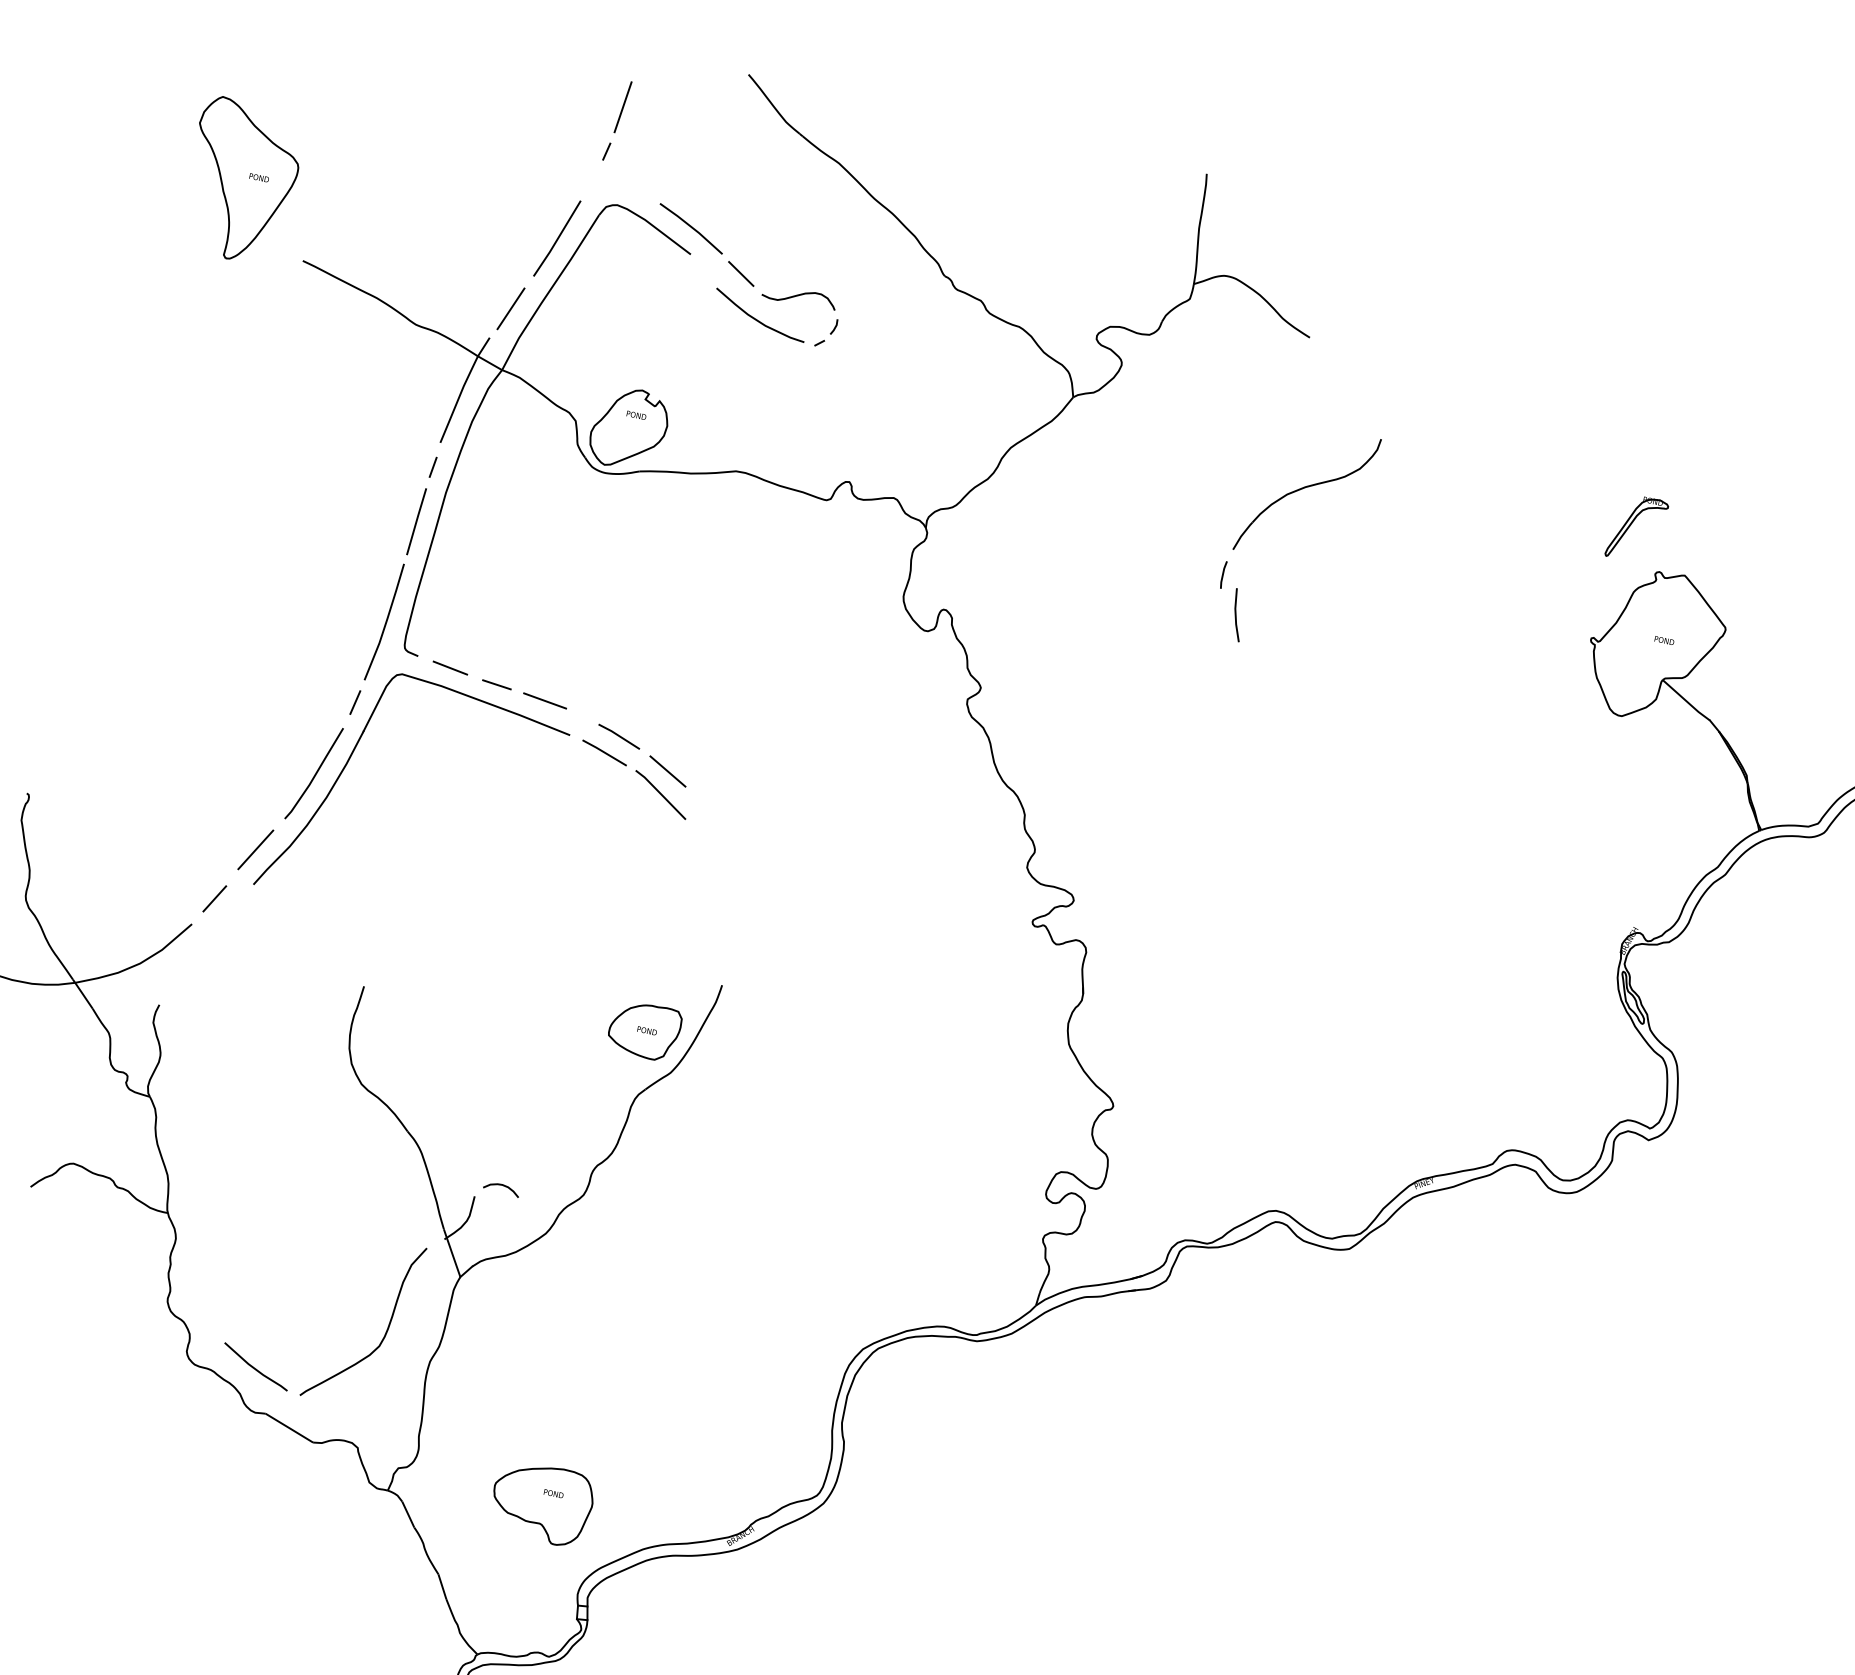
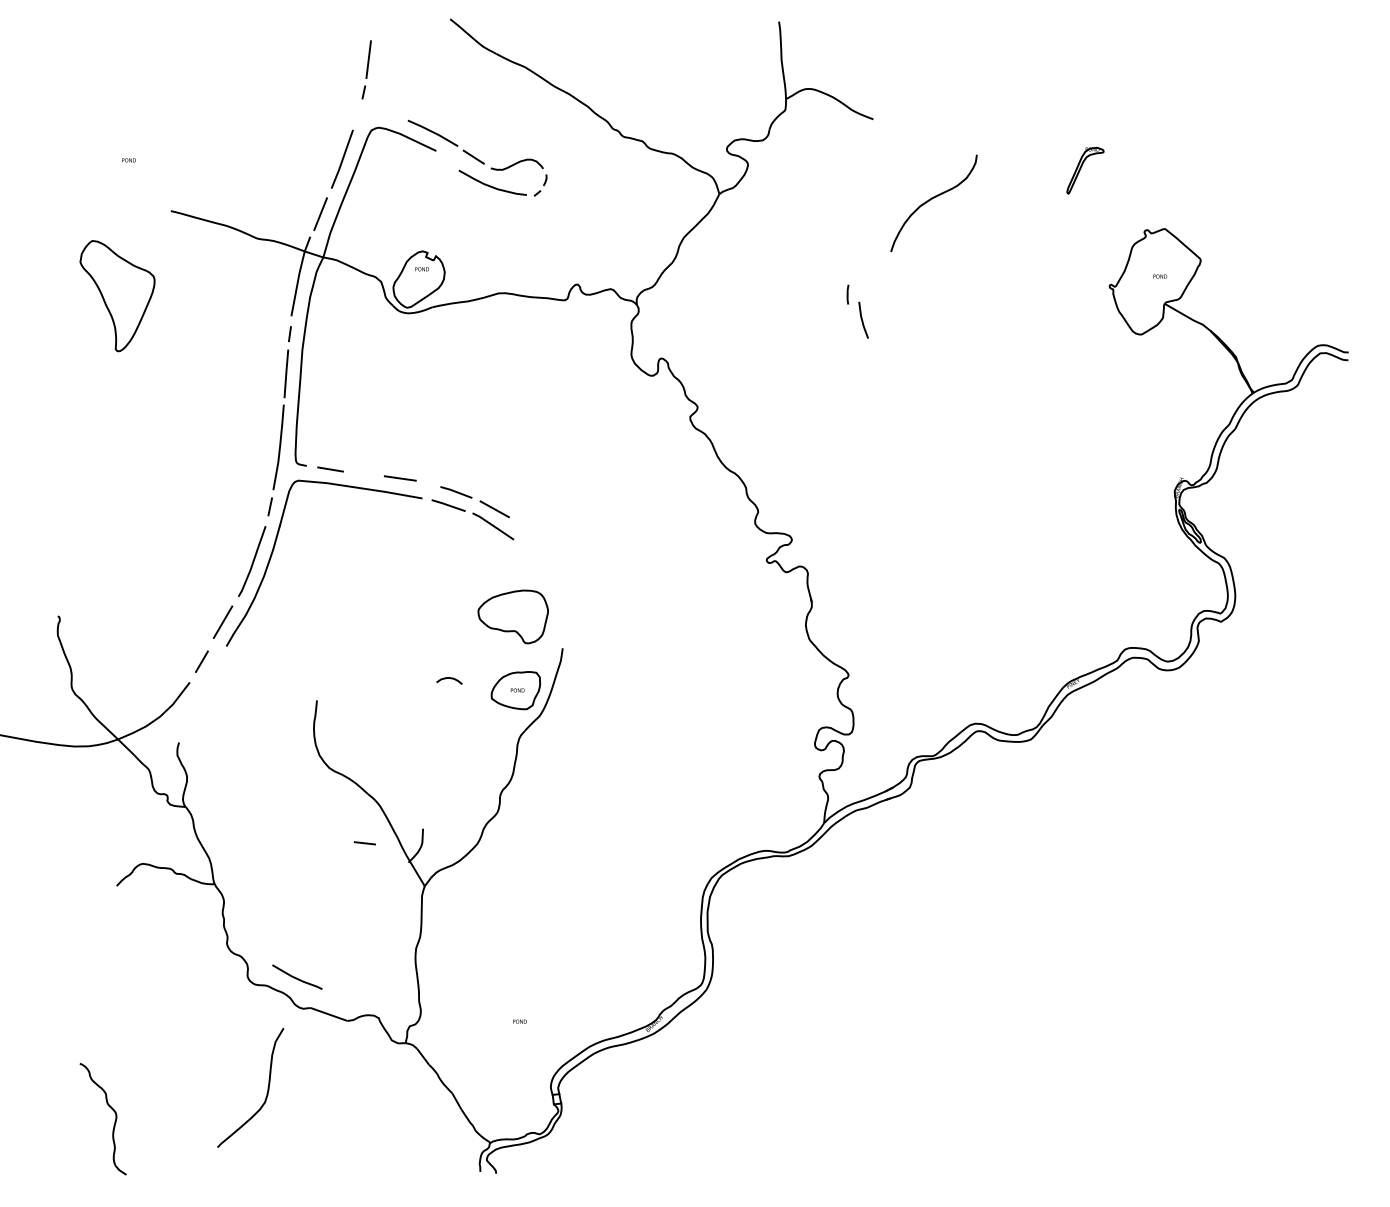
part: (241, 181) -> (117, 296), moved
part: (1306, 494) -> (933, 203), moved
part: (1637, 528) -> (1085, 170), moved
line: (496, 684) -> (364, 843), moved
curve: (502, 1185) -> (449, 678), moved
curve: (387, 1326) -> (267, 1087), moved
part: (541, 1502) -> (512, 616), moved

